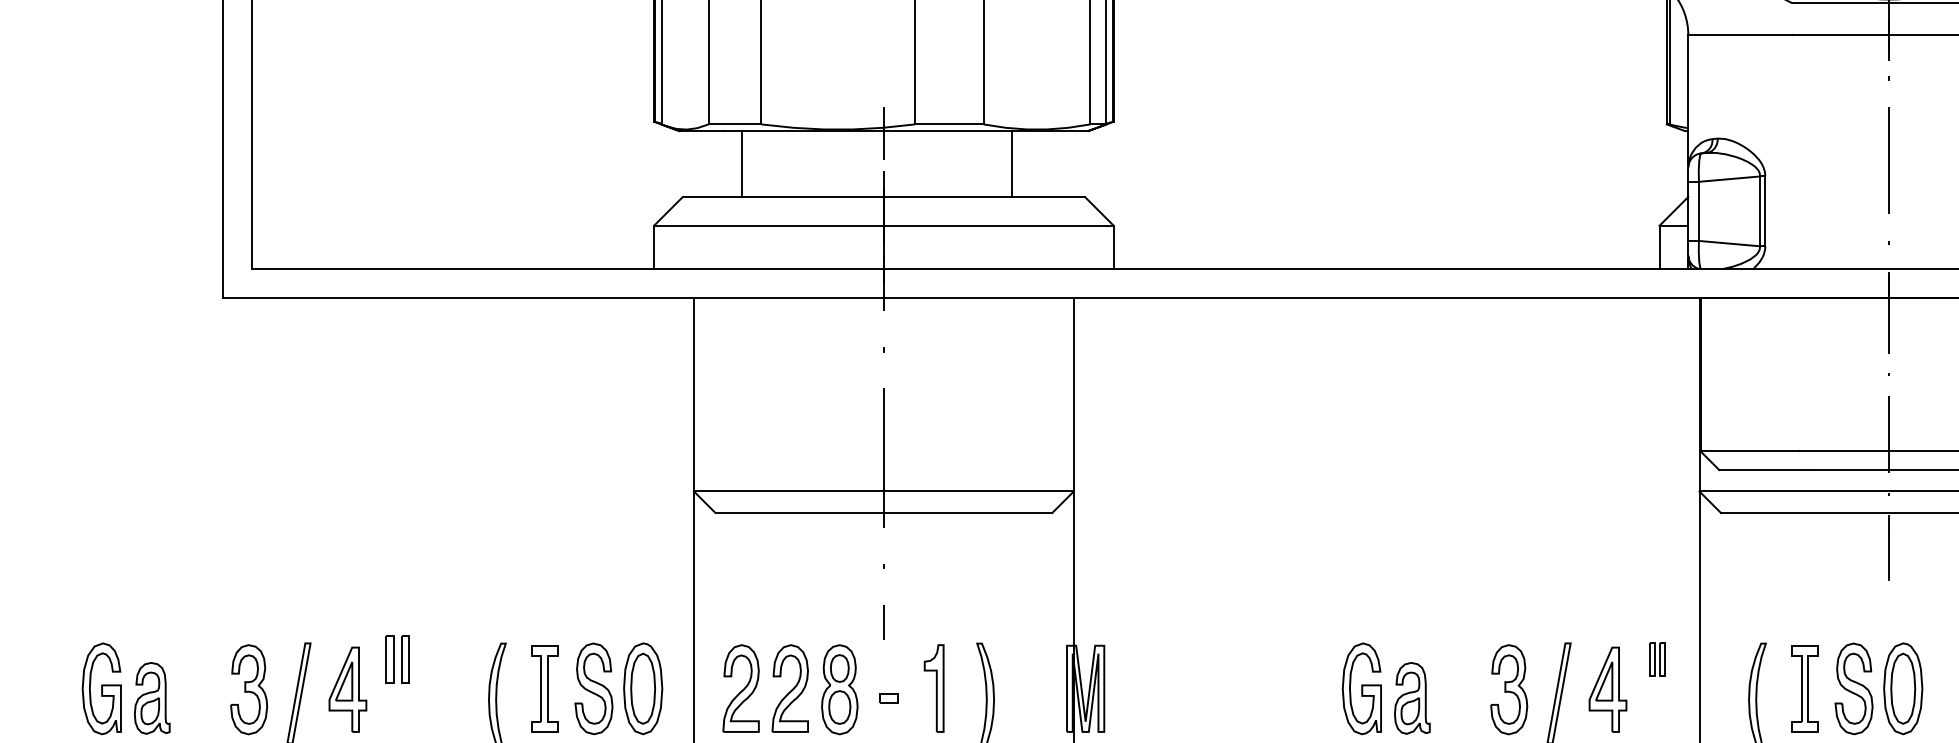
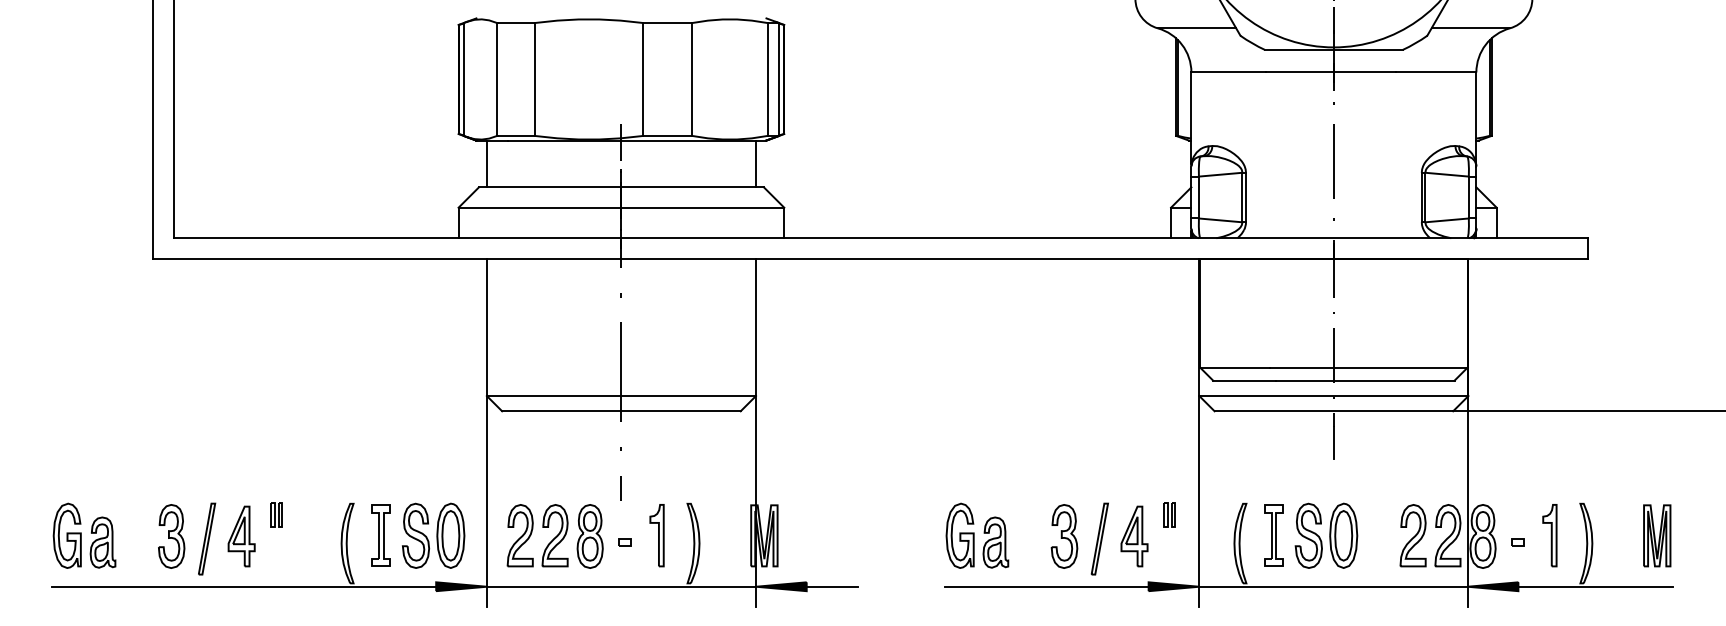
line: (741, 163) -> (486, 163), moved
line: (1011, 163) -> (755, 163), moved
part: (397, 658) -> (276, 514), size x0.71

